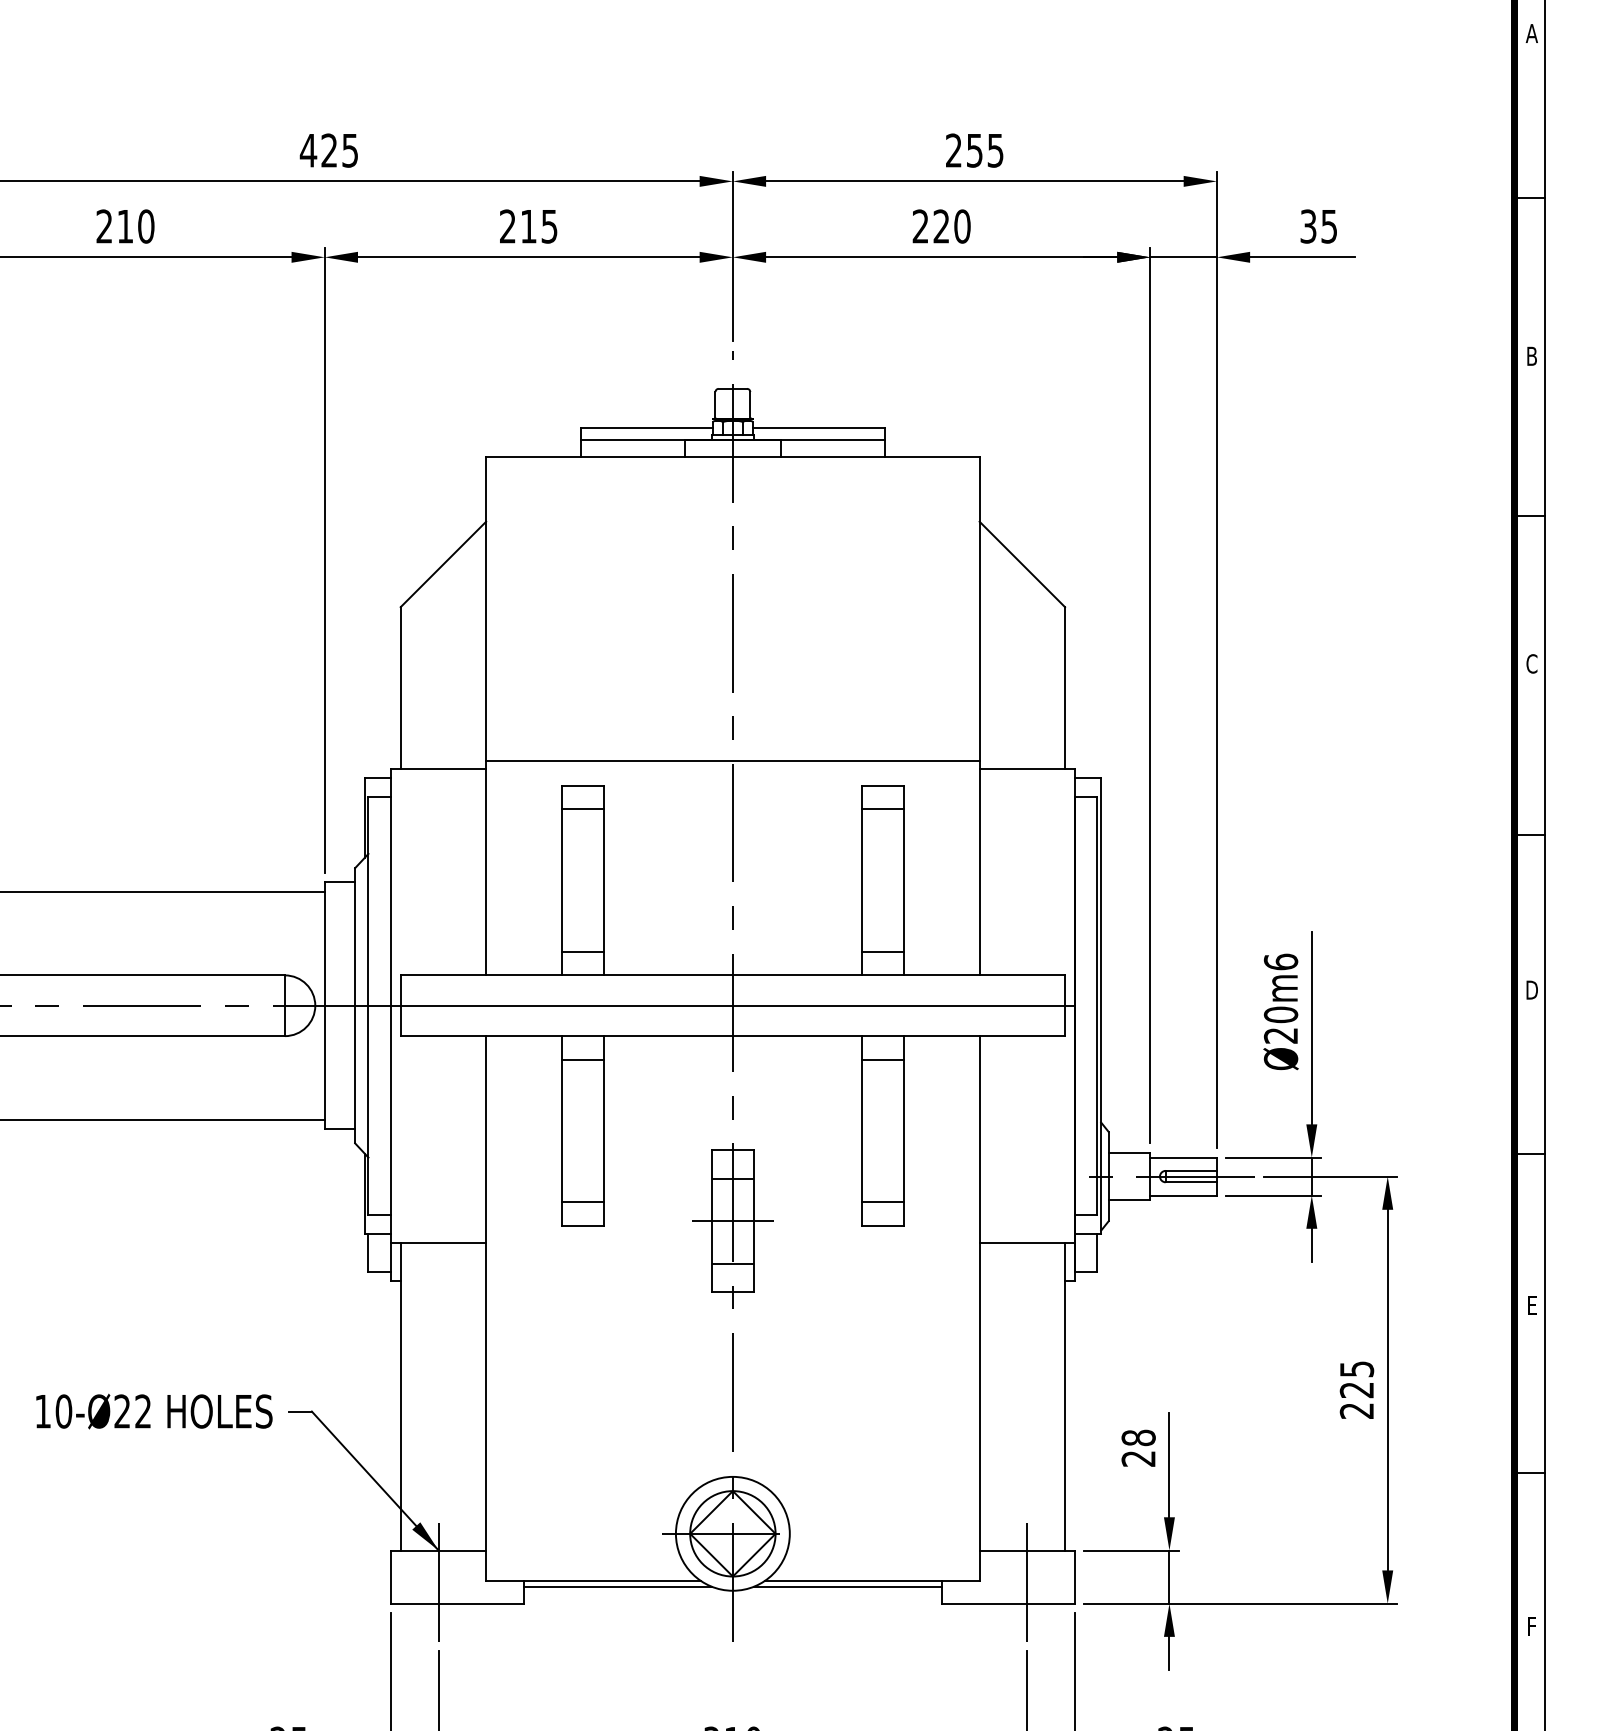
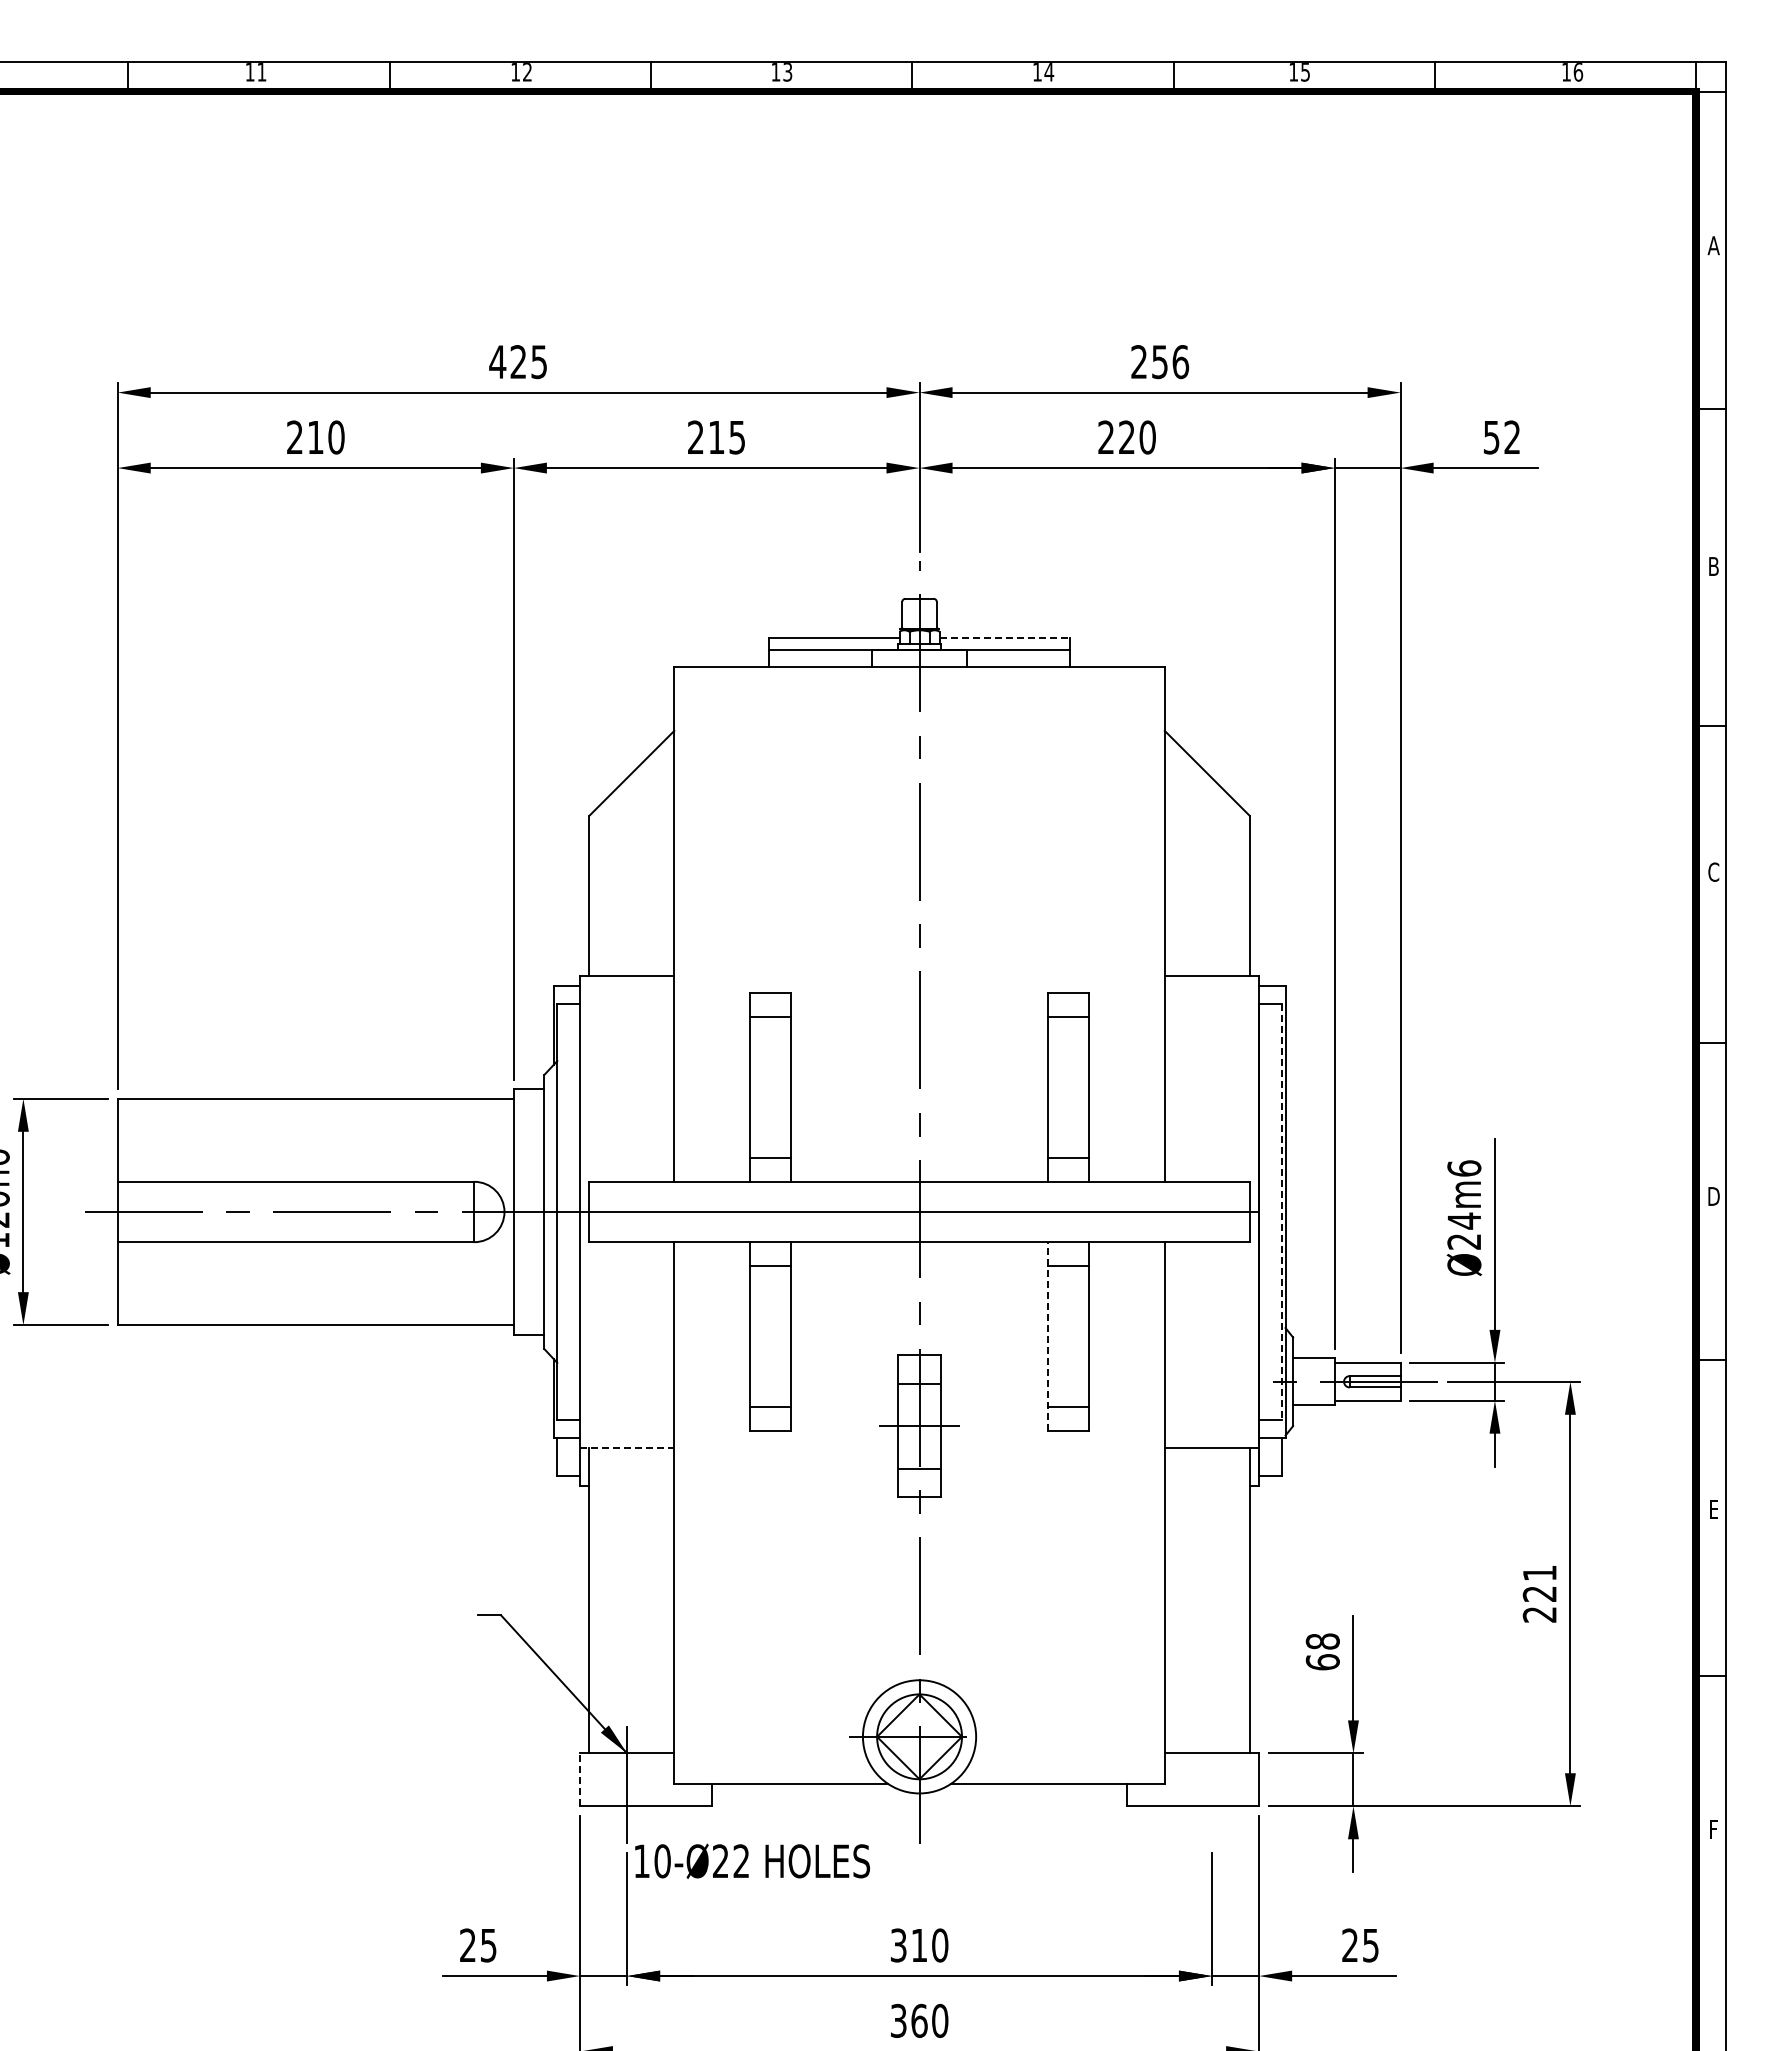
text: (995, 151) -> (1180, 362), 255 -> 256
text: (1318, 226) -> (1501, 437), 35 -> 52
line: (819, 427) -> (1005, 637), solid -> dashed
line: (732, 761) -> (919, 969), removed
line: (1097, 1006) -> (1281, 1212), solid -> dashed
text: (1281, 1014) -> (1464, 1220), Ø20m6 -> Ø24m6
line: (861, 1131) -> (1047, 1336), solid -> dashed
line: (439, 1242) -> (627, 1447), solid -> dashed
text: (1356, 1369) -> (1539, 1573), 225 -> 221
text: (154, 1410) -> (752, 1860), moved
text: (1138, 1459) -> (1322, 1662), 28 -> 68
line: (390, 1576) -> (579, 1779), solid -> dashed
line: (1026, 1576) -> (1211, 1779), removed
line: (618, 1586) -> (805, 1789), removed
line: (847, 1586) -> (1033, 1789), removed

